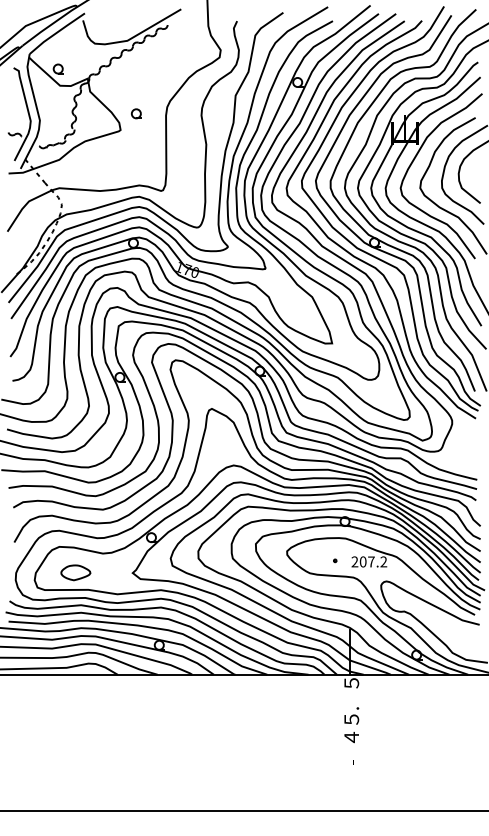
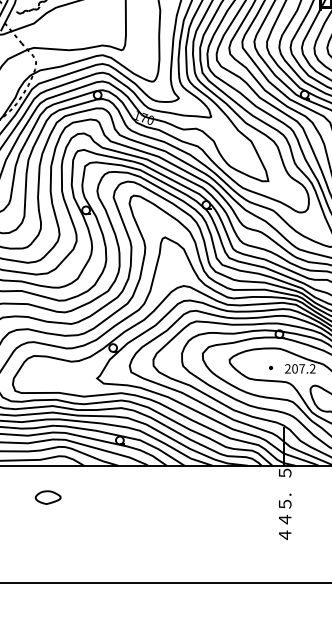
part: (75, 572) -> (47, 497), moved
text: (351, 757) -> (284, 536), - -> ４

